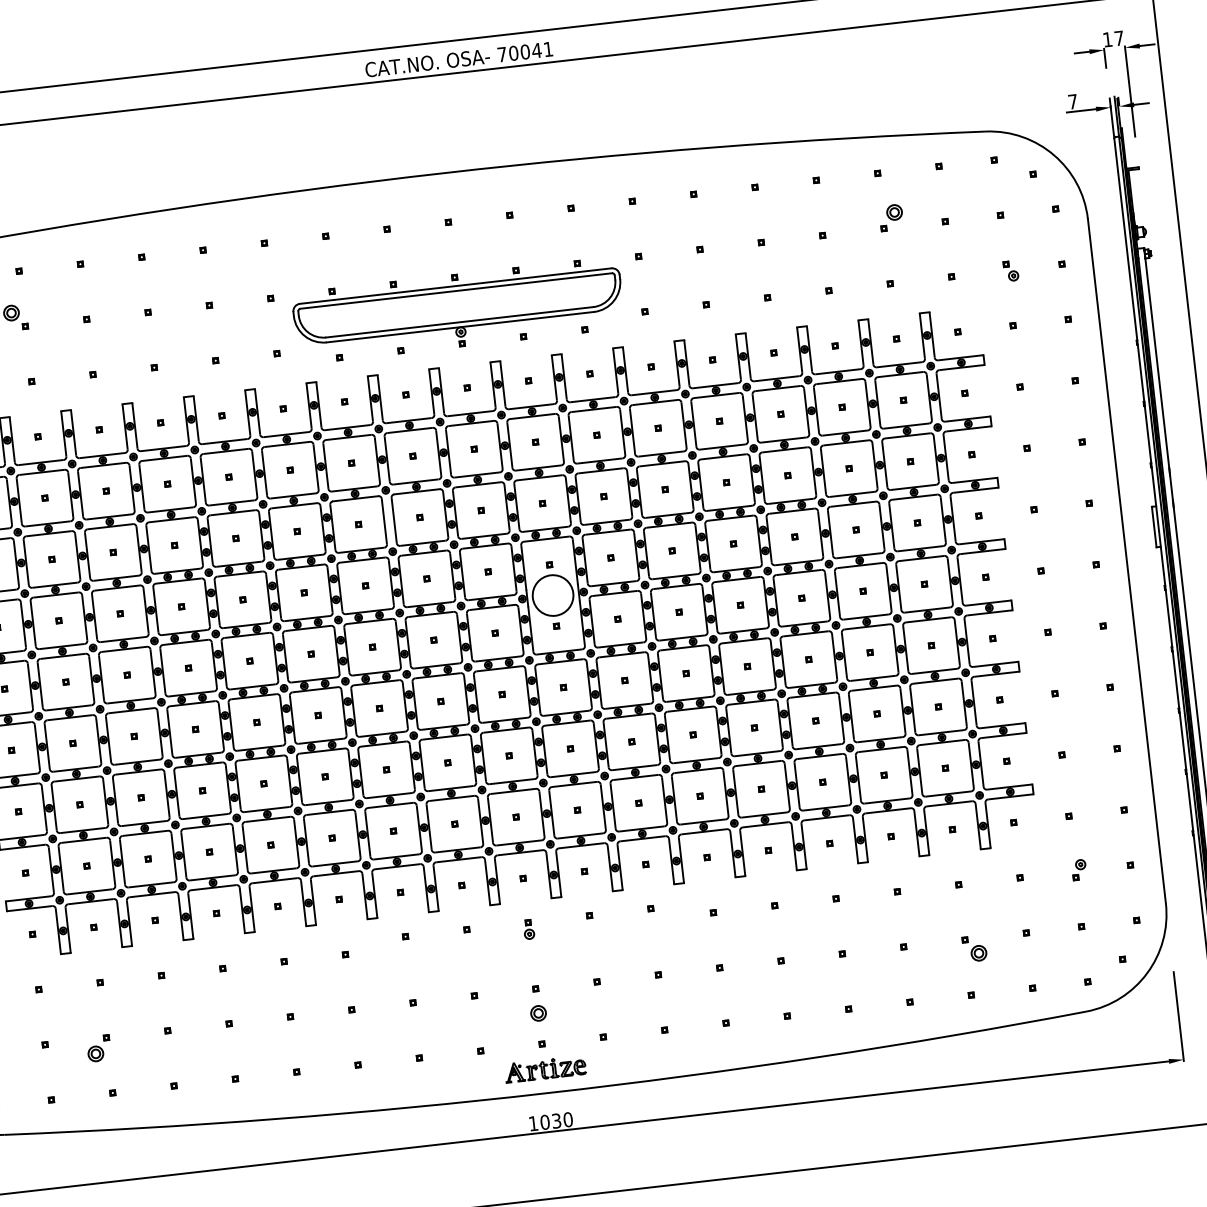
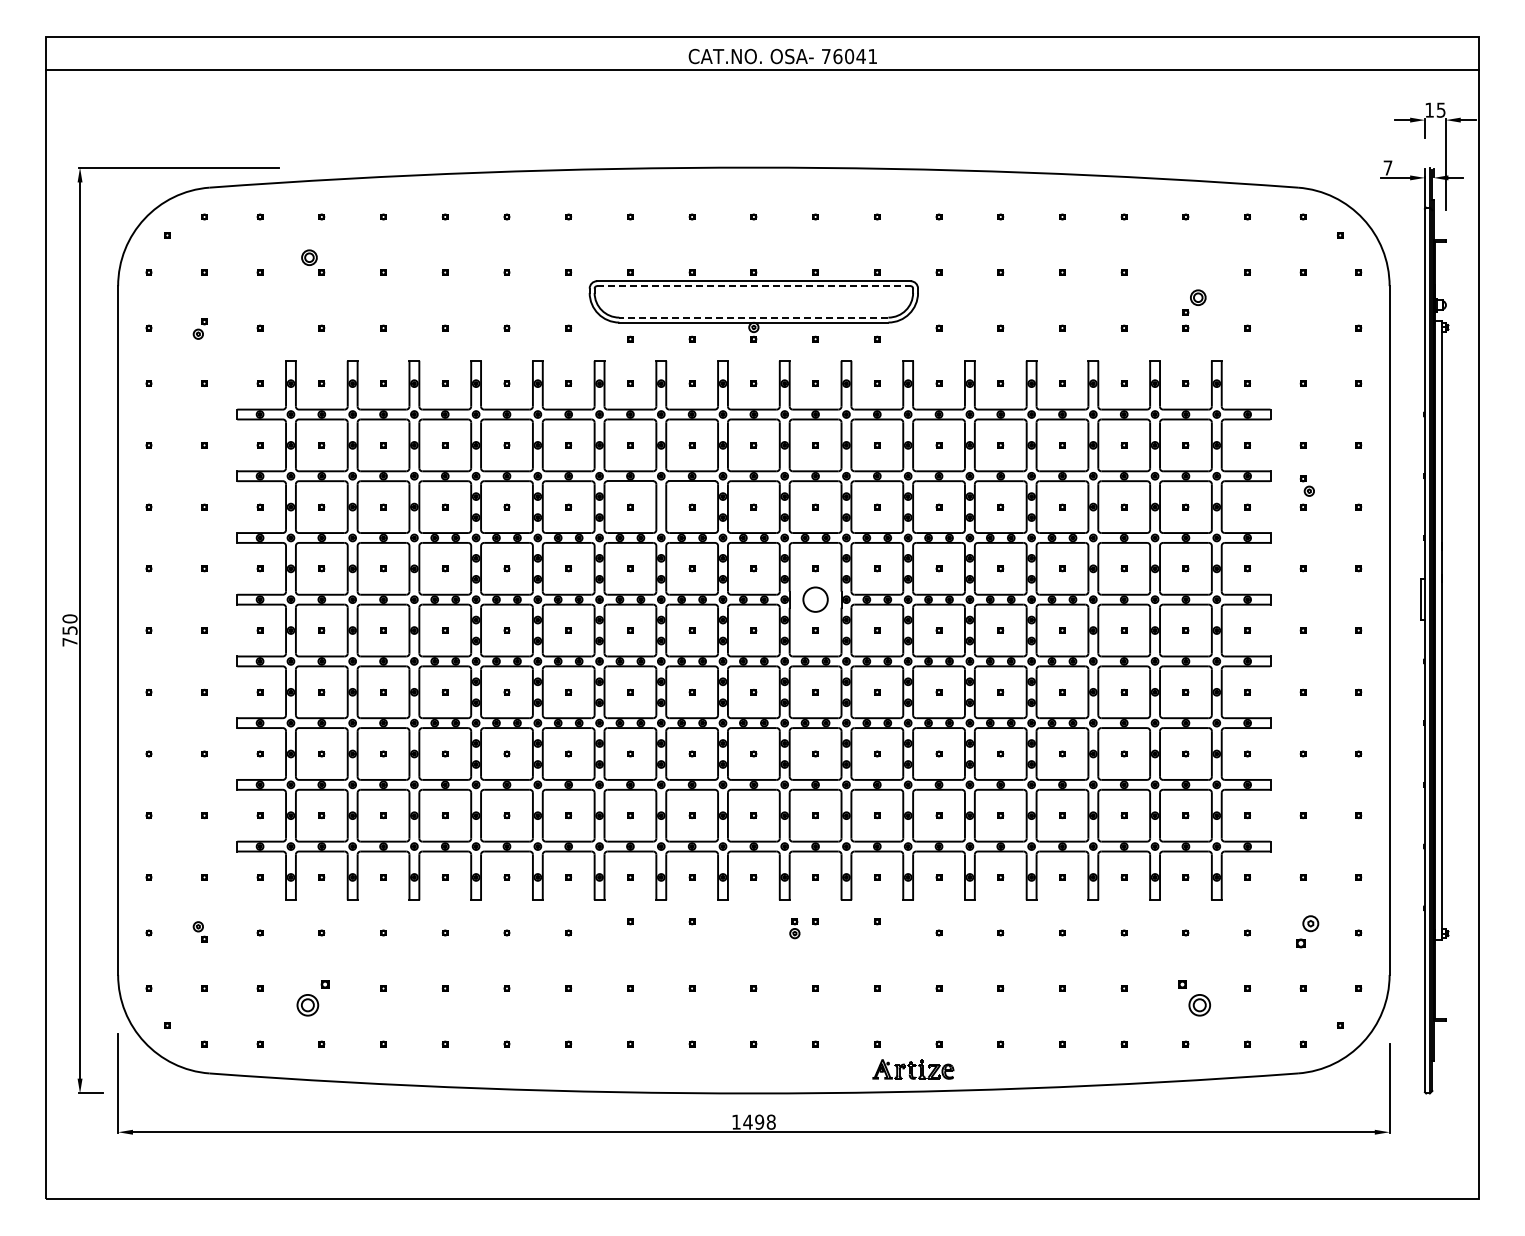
text: (1118, 37) -> (1440, 109), 17 -> 15
text: (513, 52) -> (837, 55), 70041 -> 76041
part: (891, 217) -> (1194, 302), moved
part: (1010, 270) -> (1306, 485), moved
line: (455, 291) -> (753, 286), solid -> dashed
line: (459, 322) -> (753, 317), solid -> dashed
circle: (552, 595) -> (815, 599), size x0.6
part: (1078, 869) -> (1306, 931), size x1.6
part: (528, 929) -> (794, 928), moved
part: (974, 948) -> (1194, 998), size x1.4
part: (538, 1013) -> (753, 1013), removed
part: (99, 1048) -> (313, 998), size x1.4
part: (545, 1069) -> (913, 1069), moved
text: (556, 1120) -> (759, 1121), 1030 -> 1498

